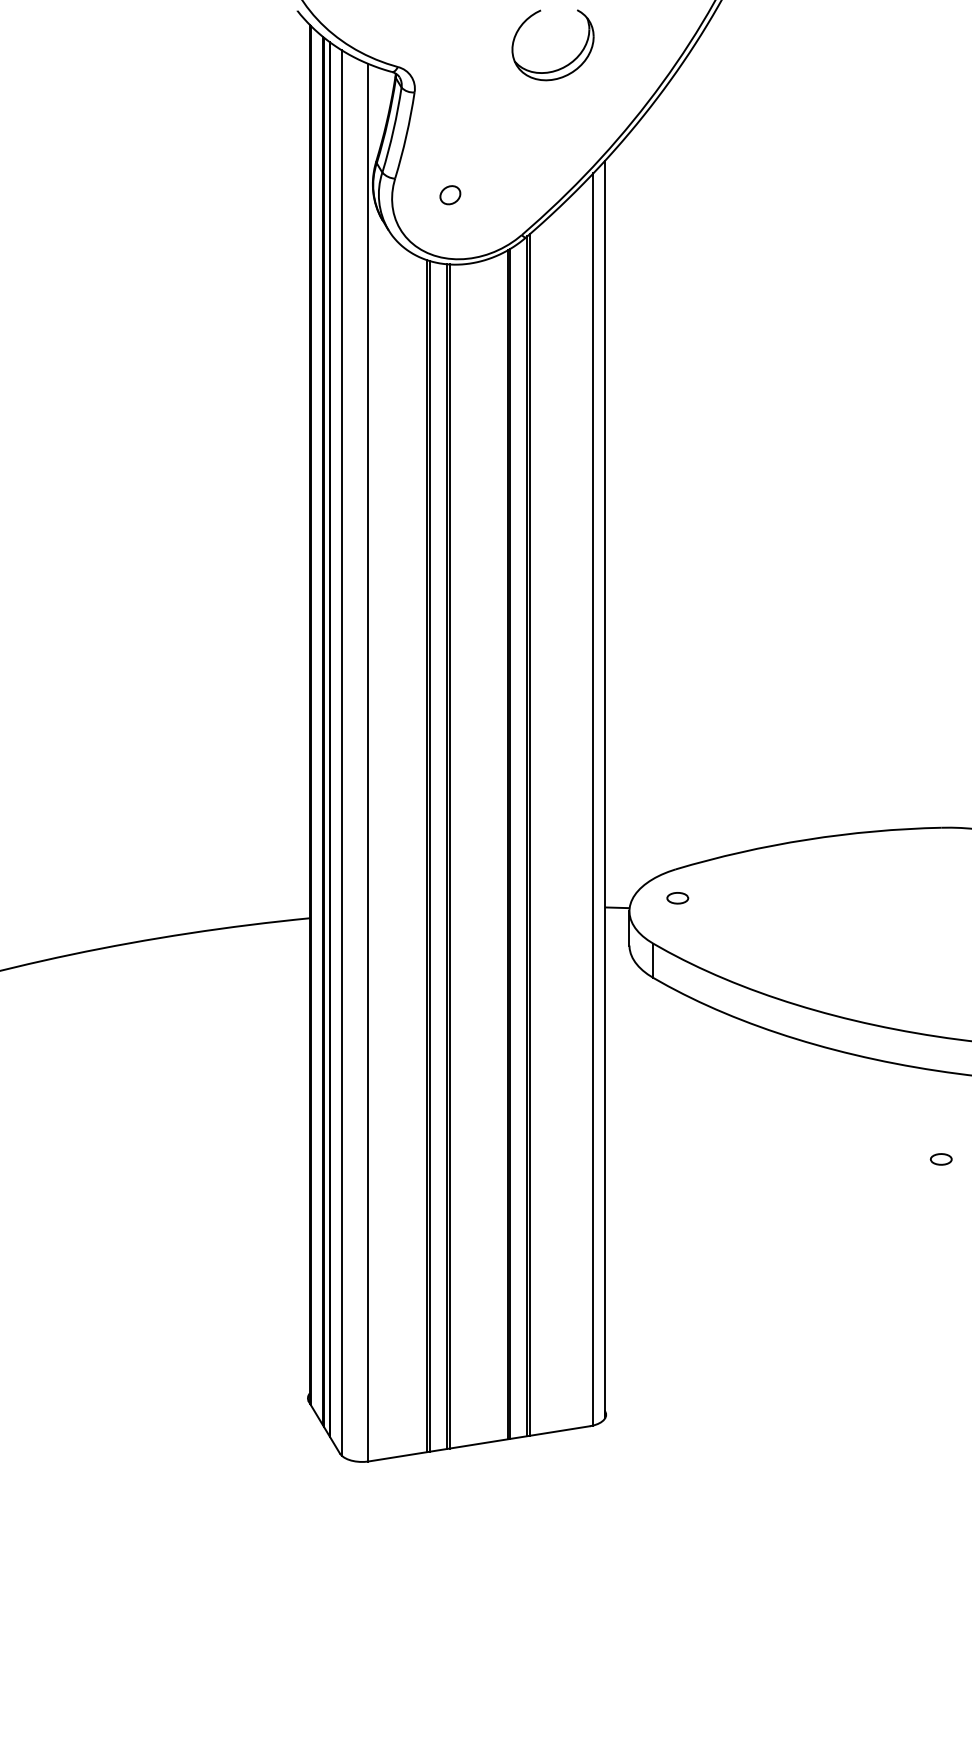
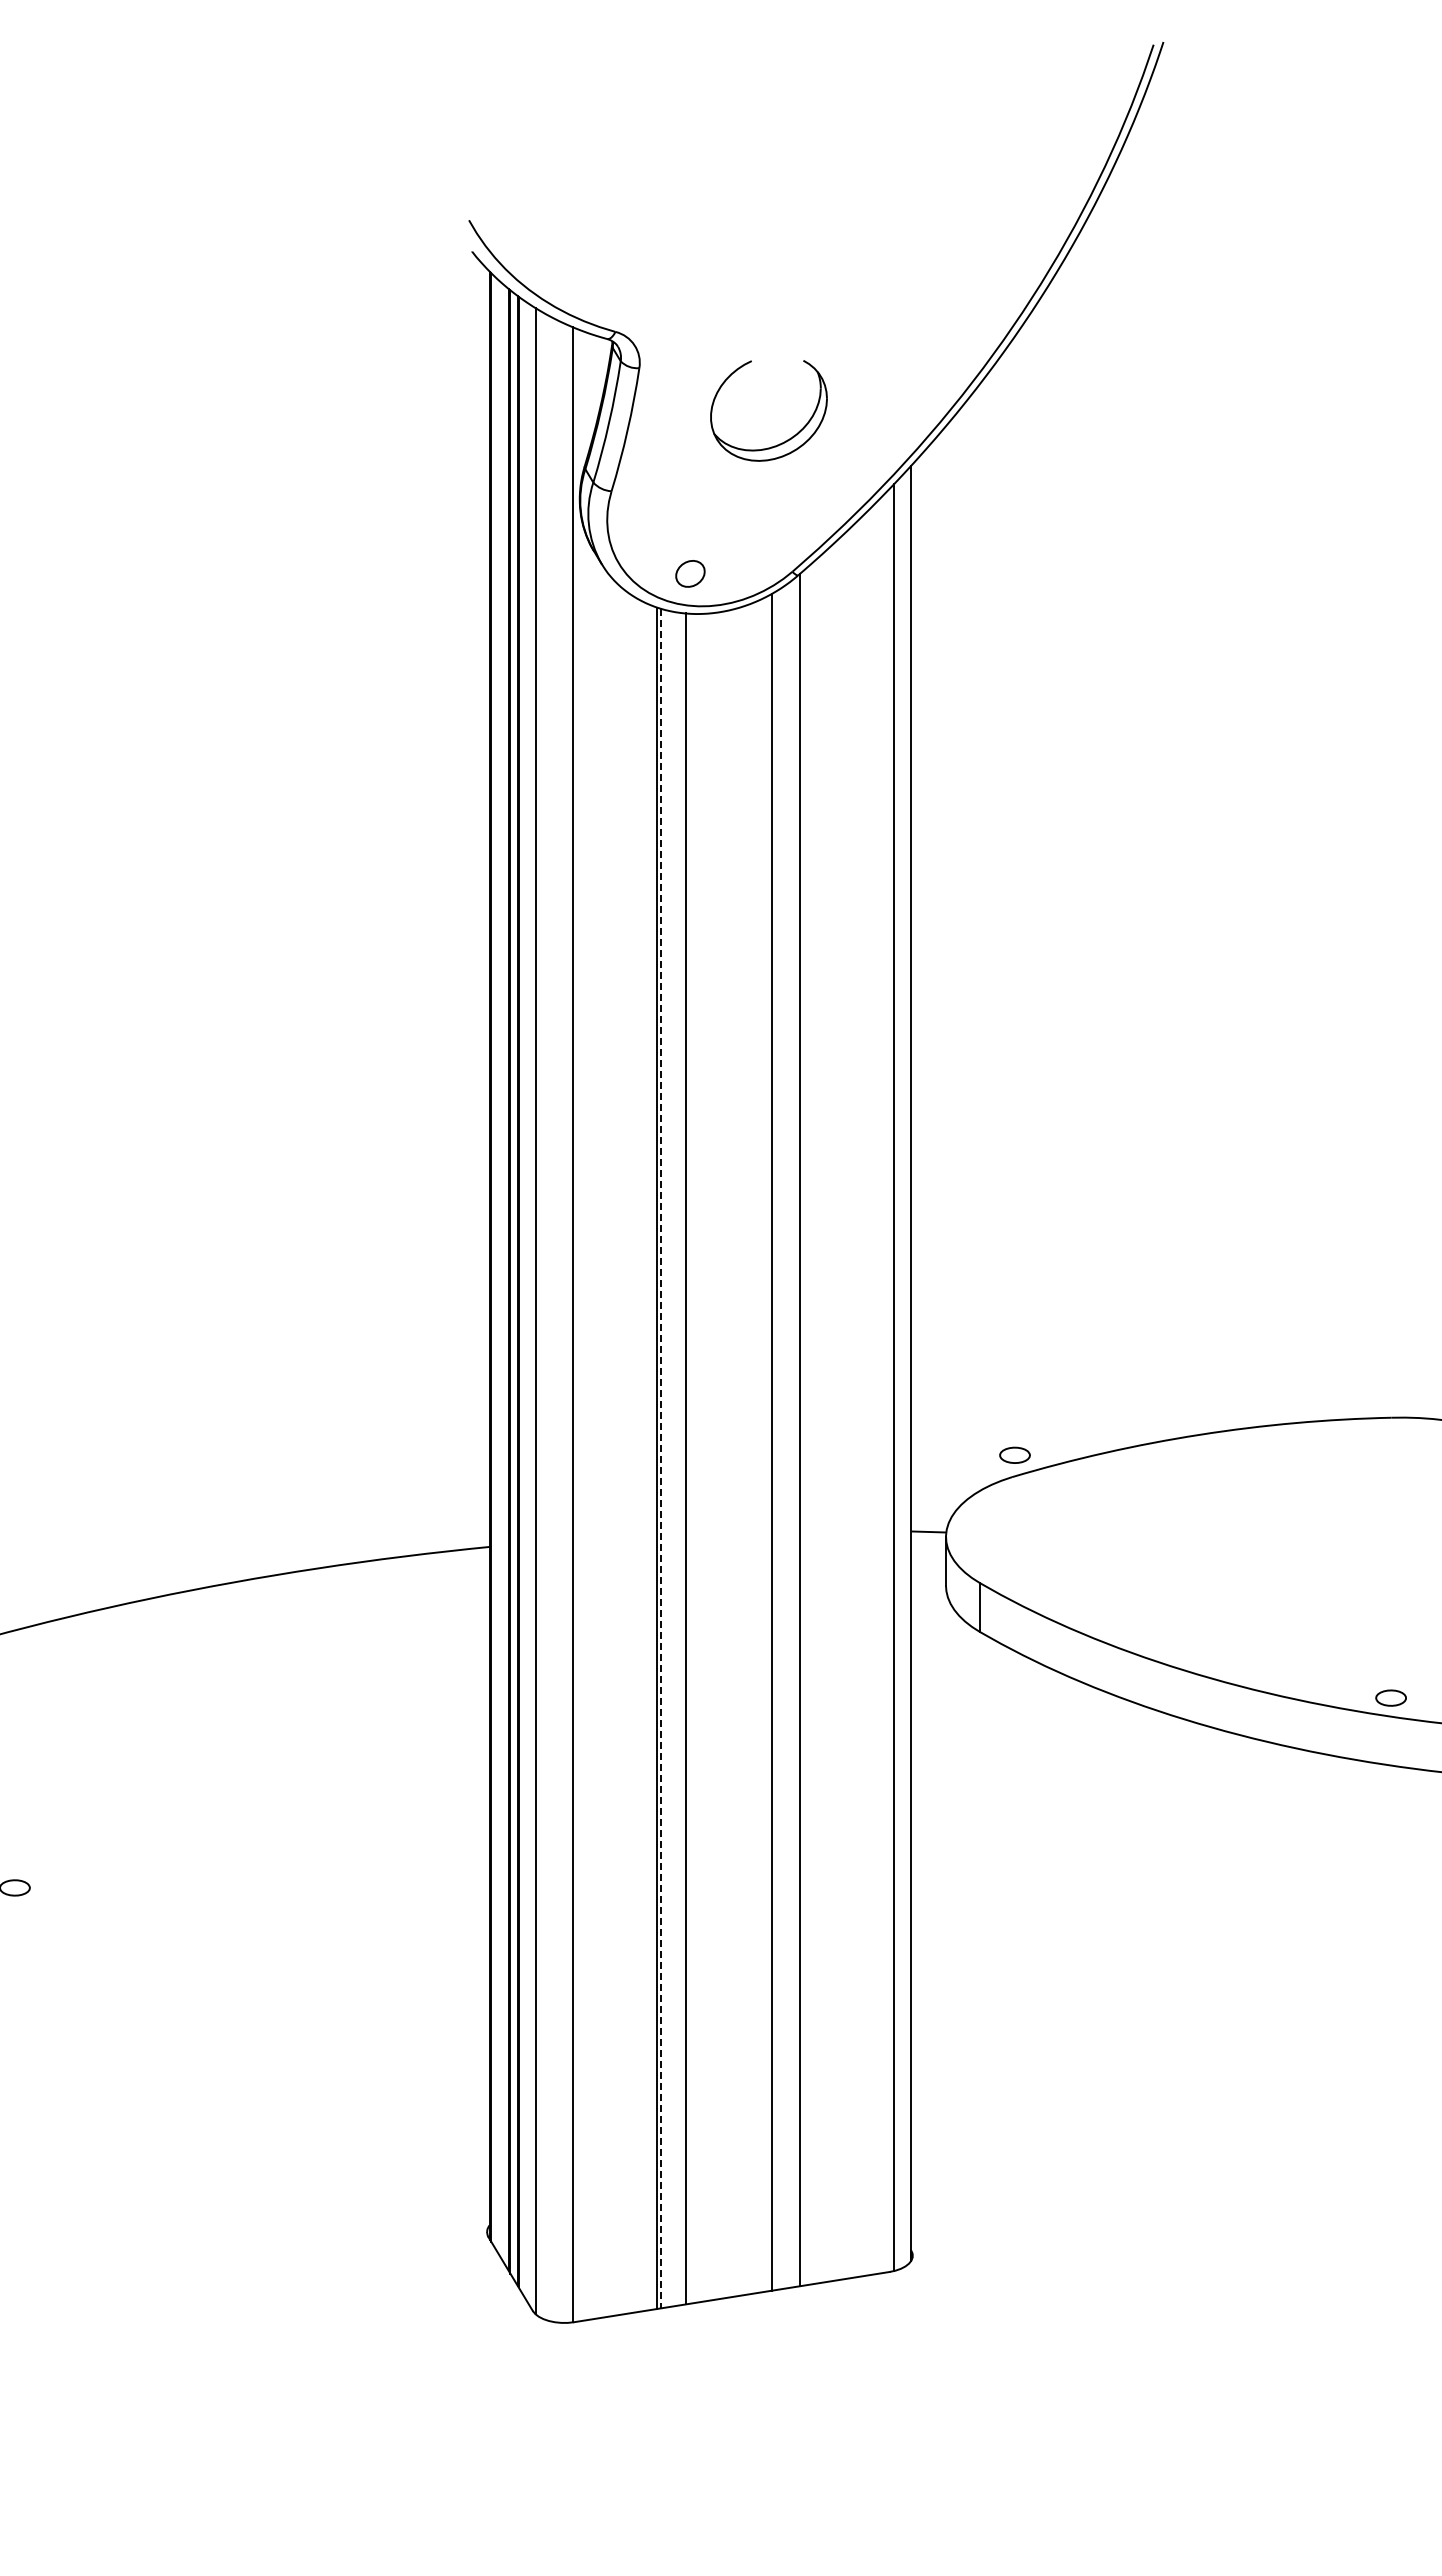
part: (564, 66) -> (785, 440), moved
part: (450, 194) -> (690, 573), moved
line: (530, 834) -> (804, 1427), removed
line: (509, 843) -> (775, 1440), removed
line: (430, 856) -> (661, 1458), solid -> dashed
line: (449, 856) -> (689, 1458), removed
part: (677, 897) -> (1014, 1454), moved
part: (940, 1158) -> (1390, 1697), moved

